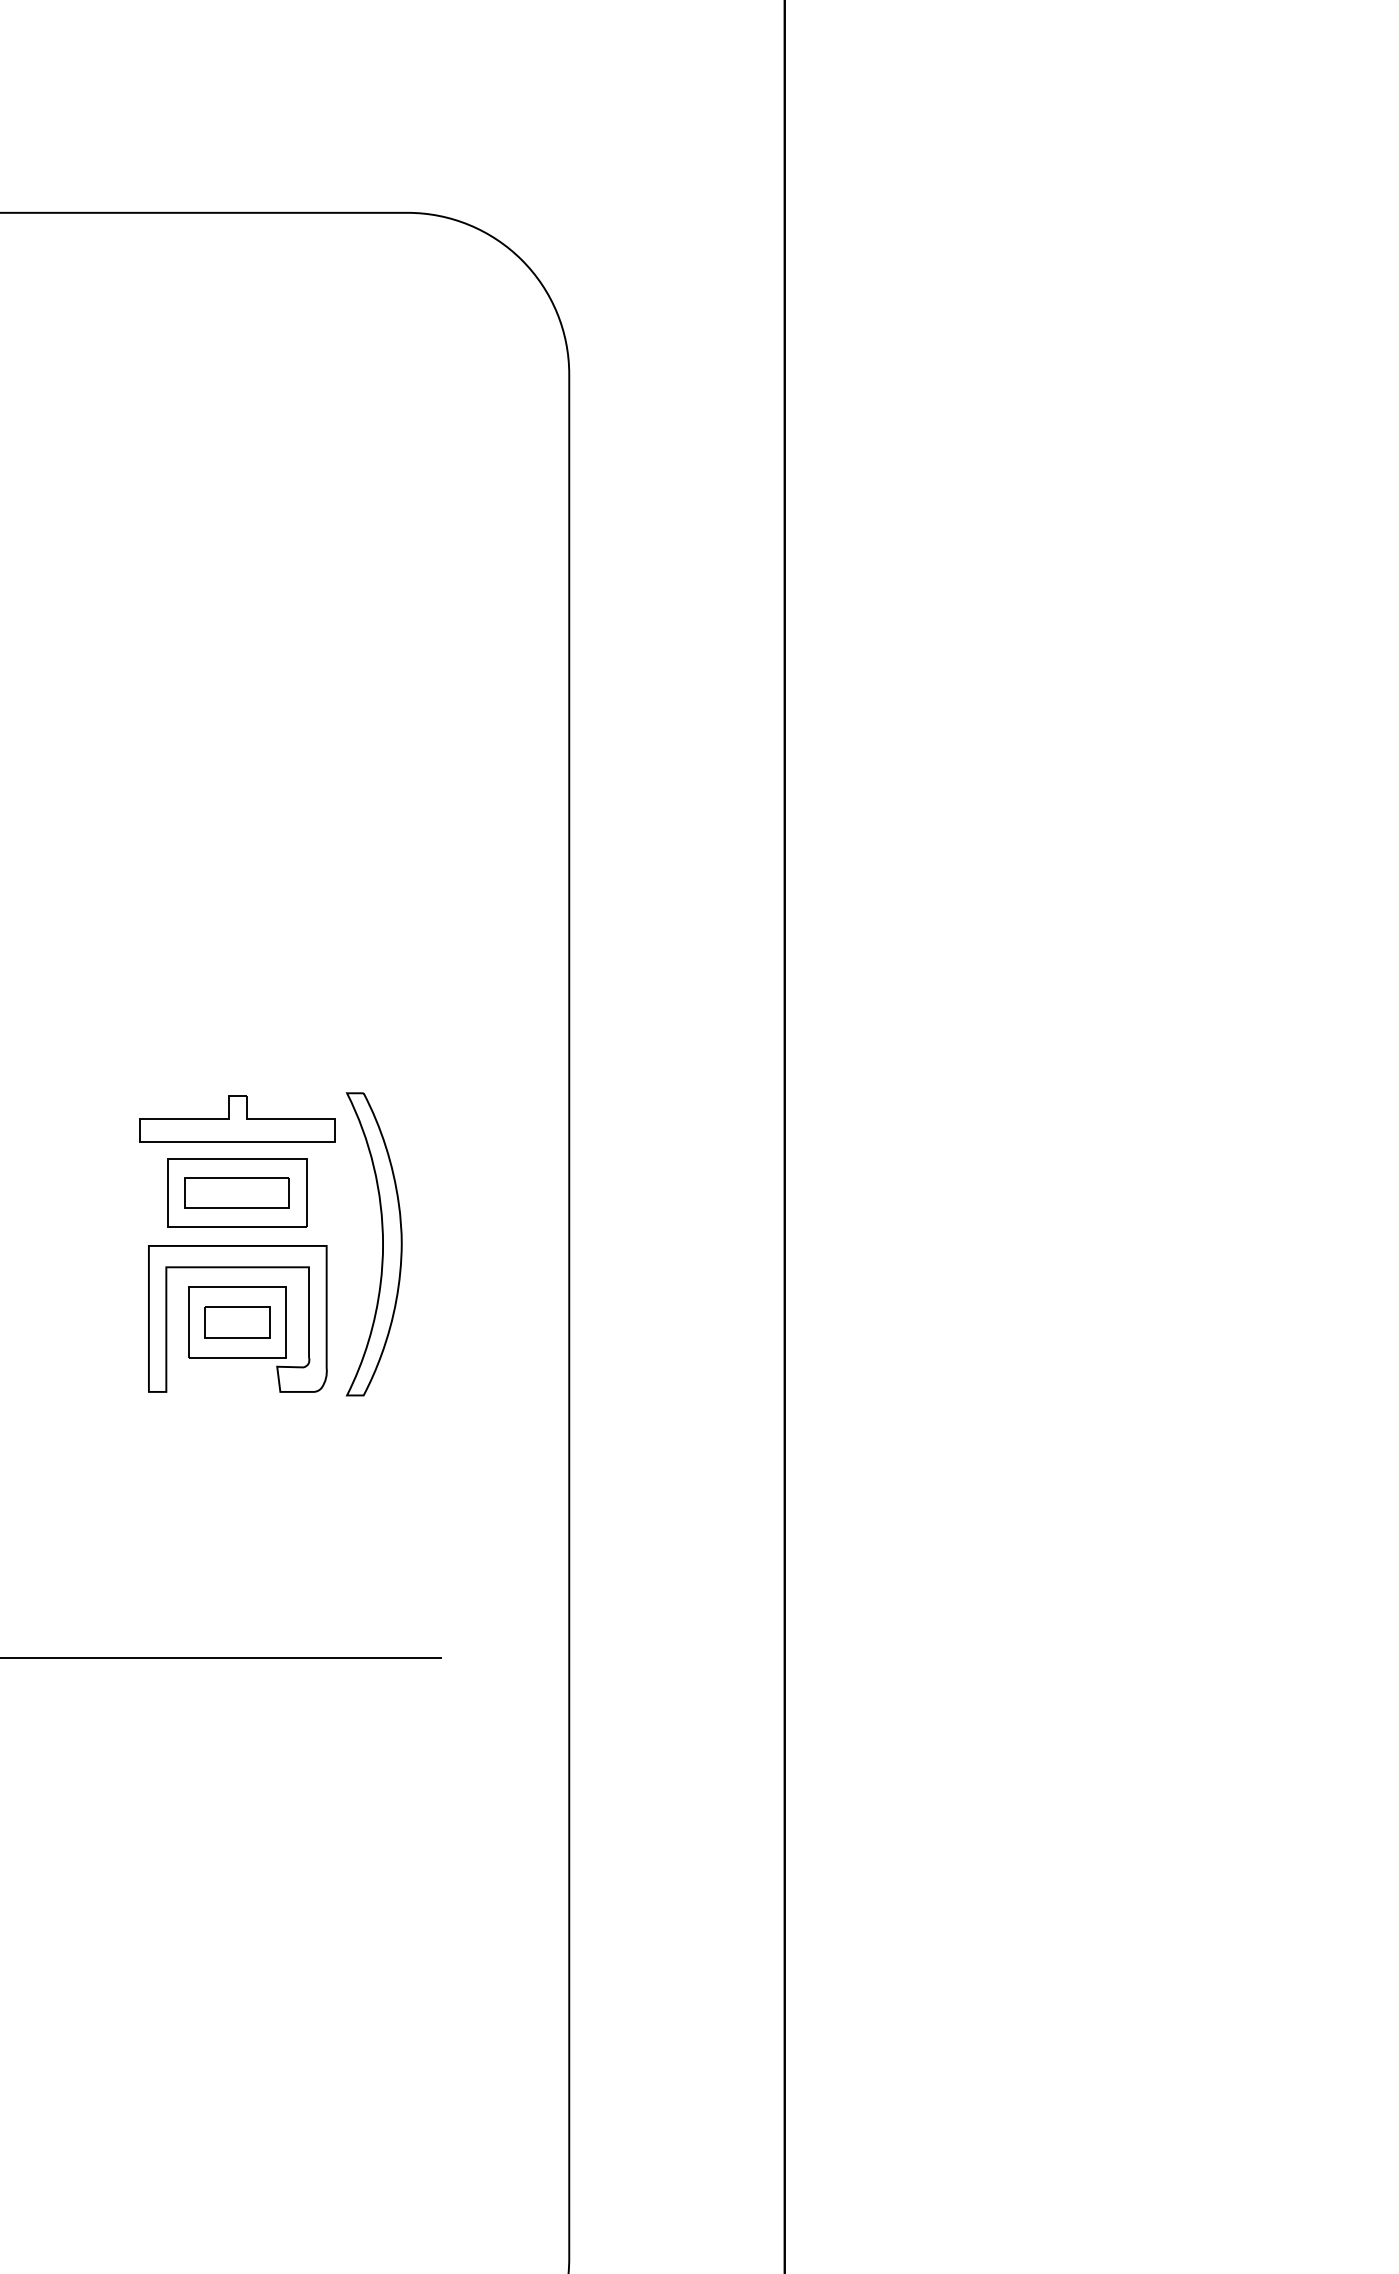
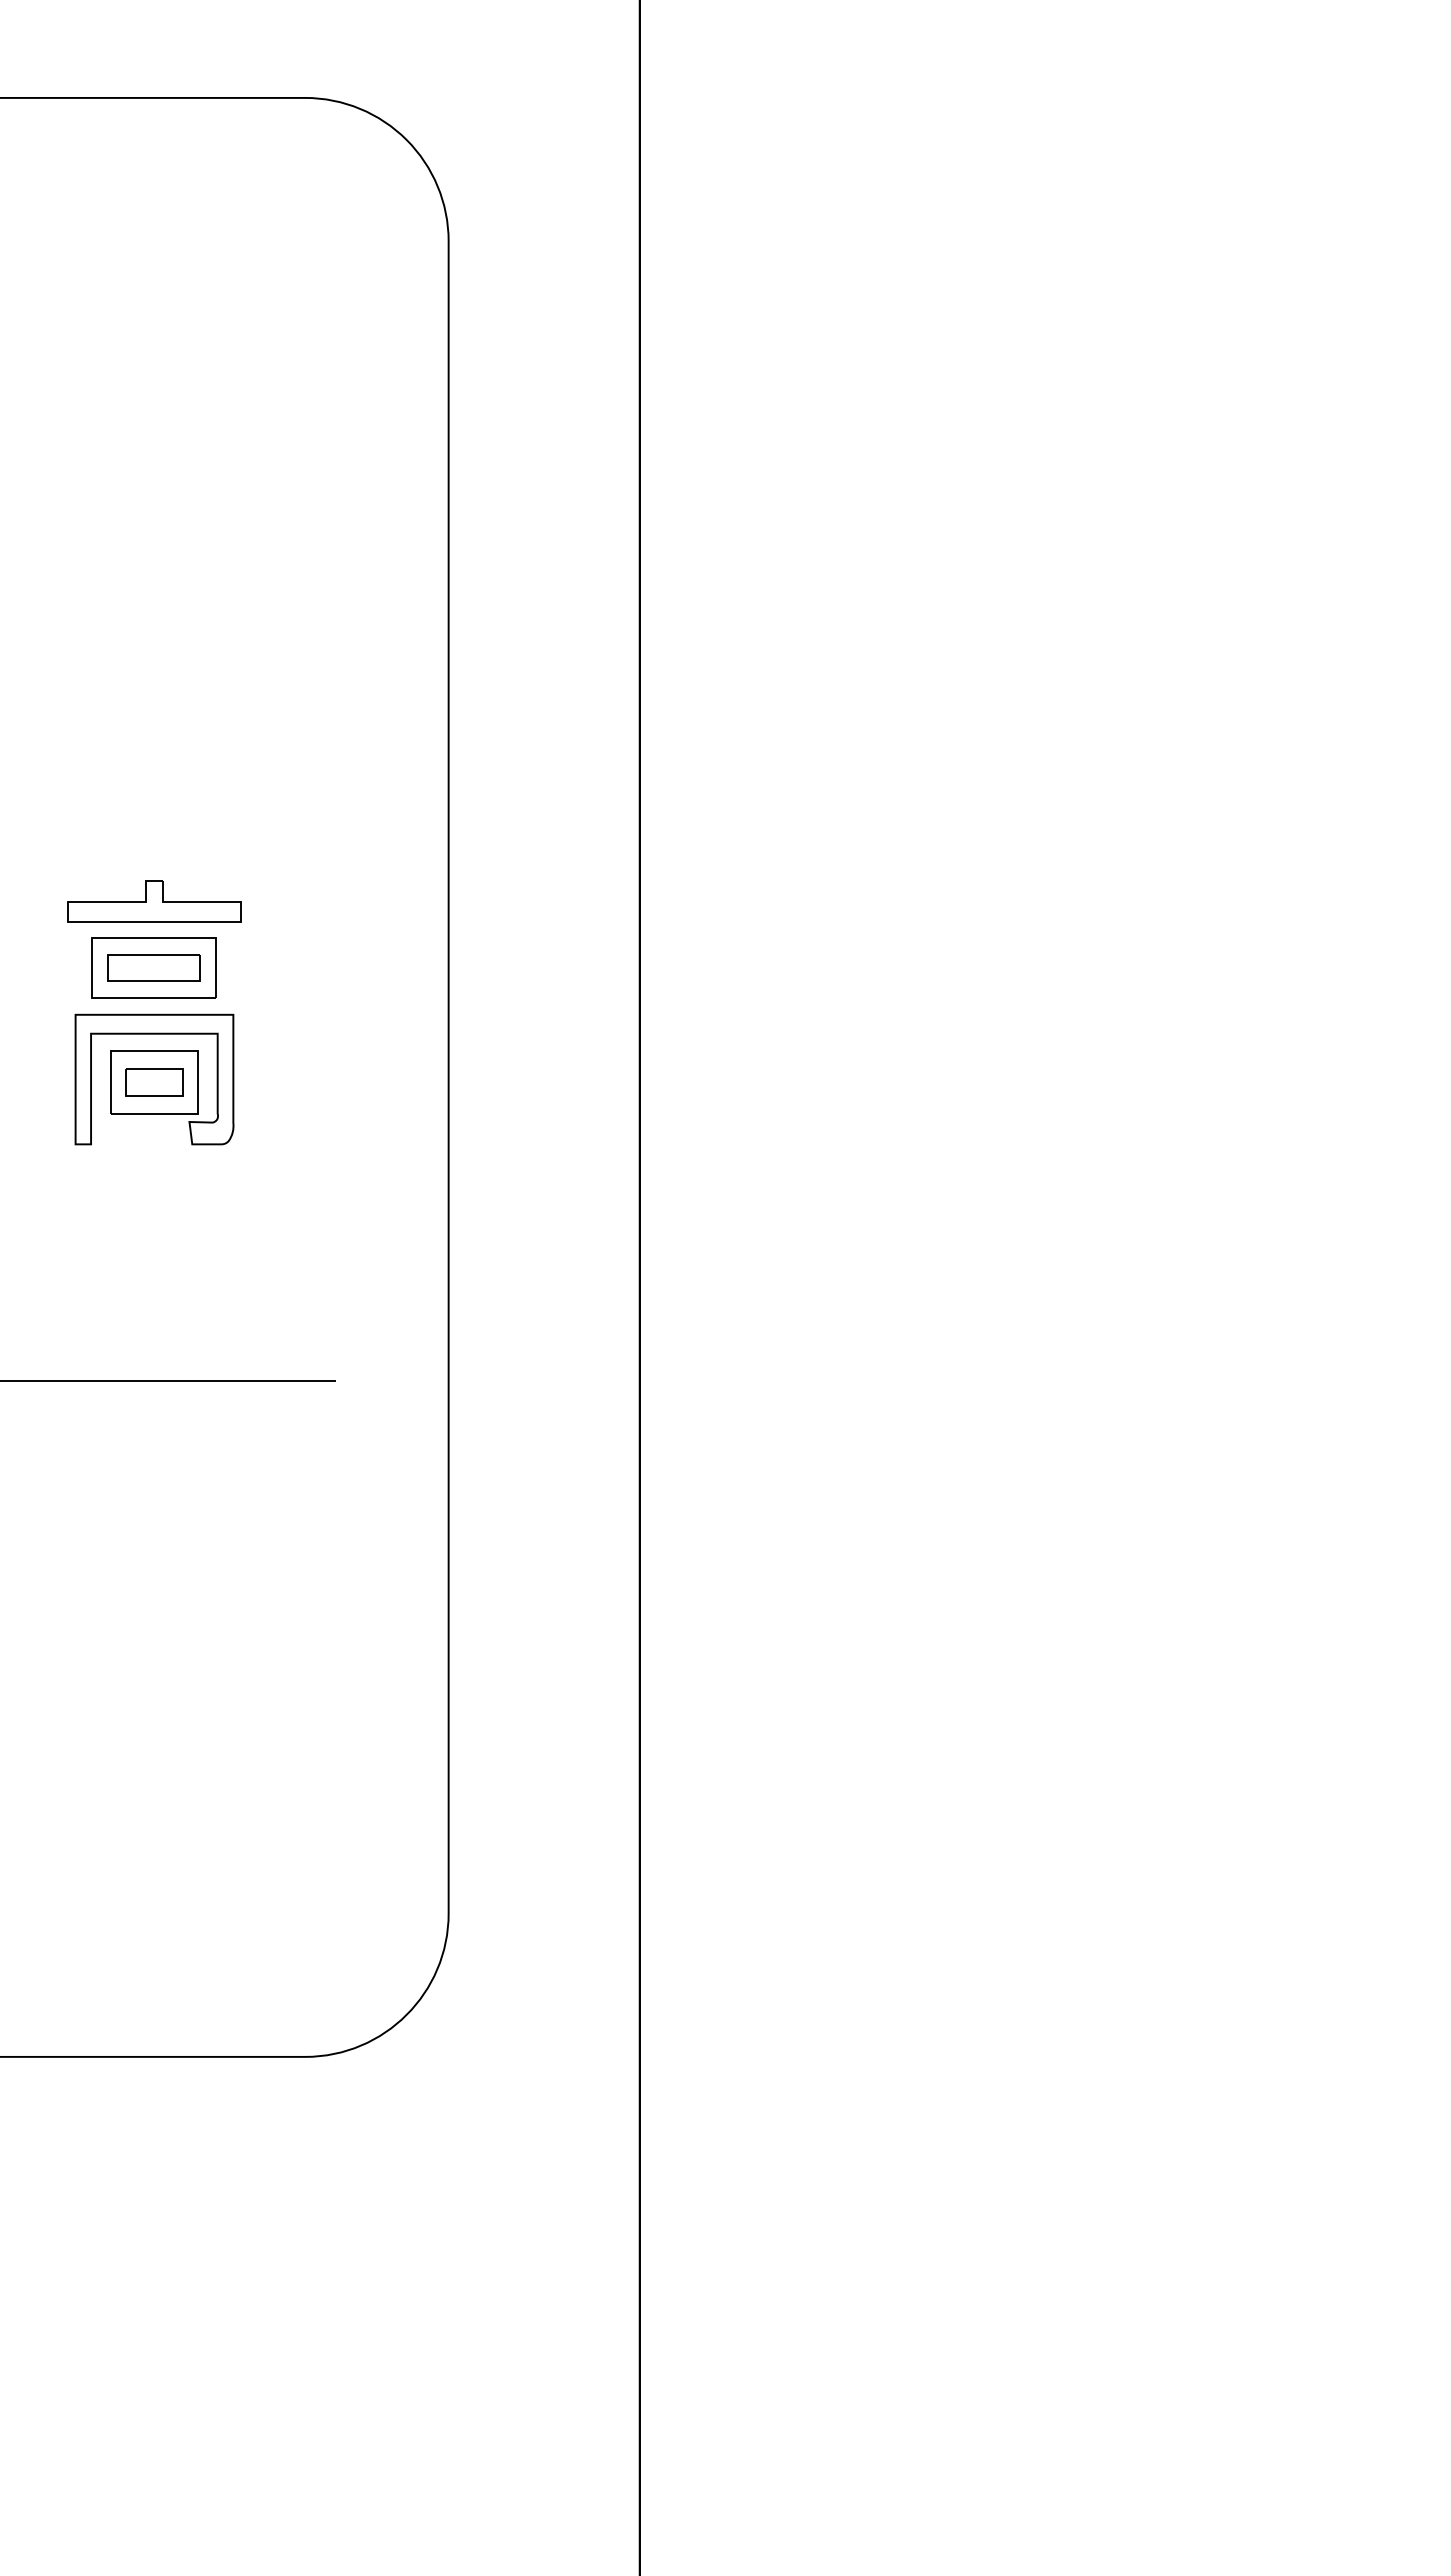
part: (382, 1244) -> (282, 1013), removed

